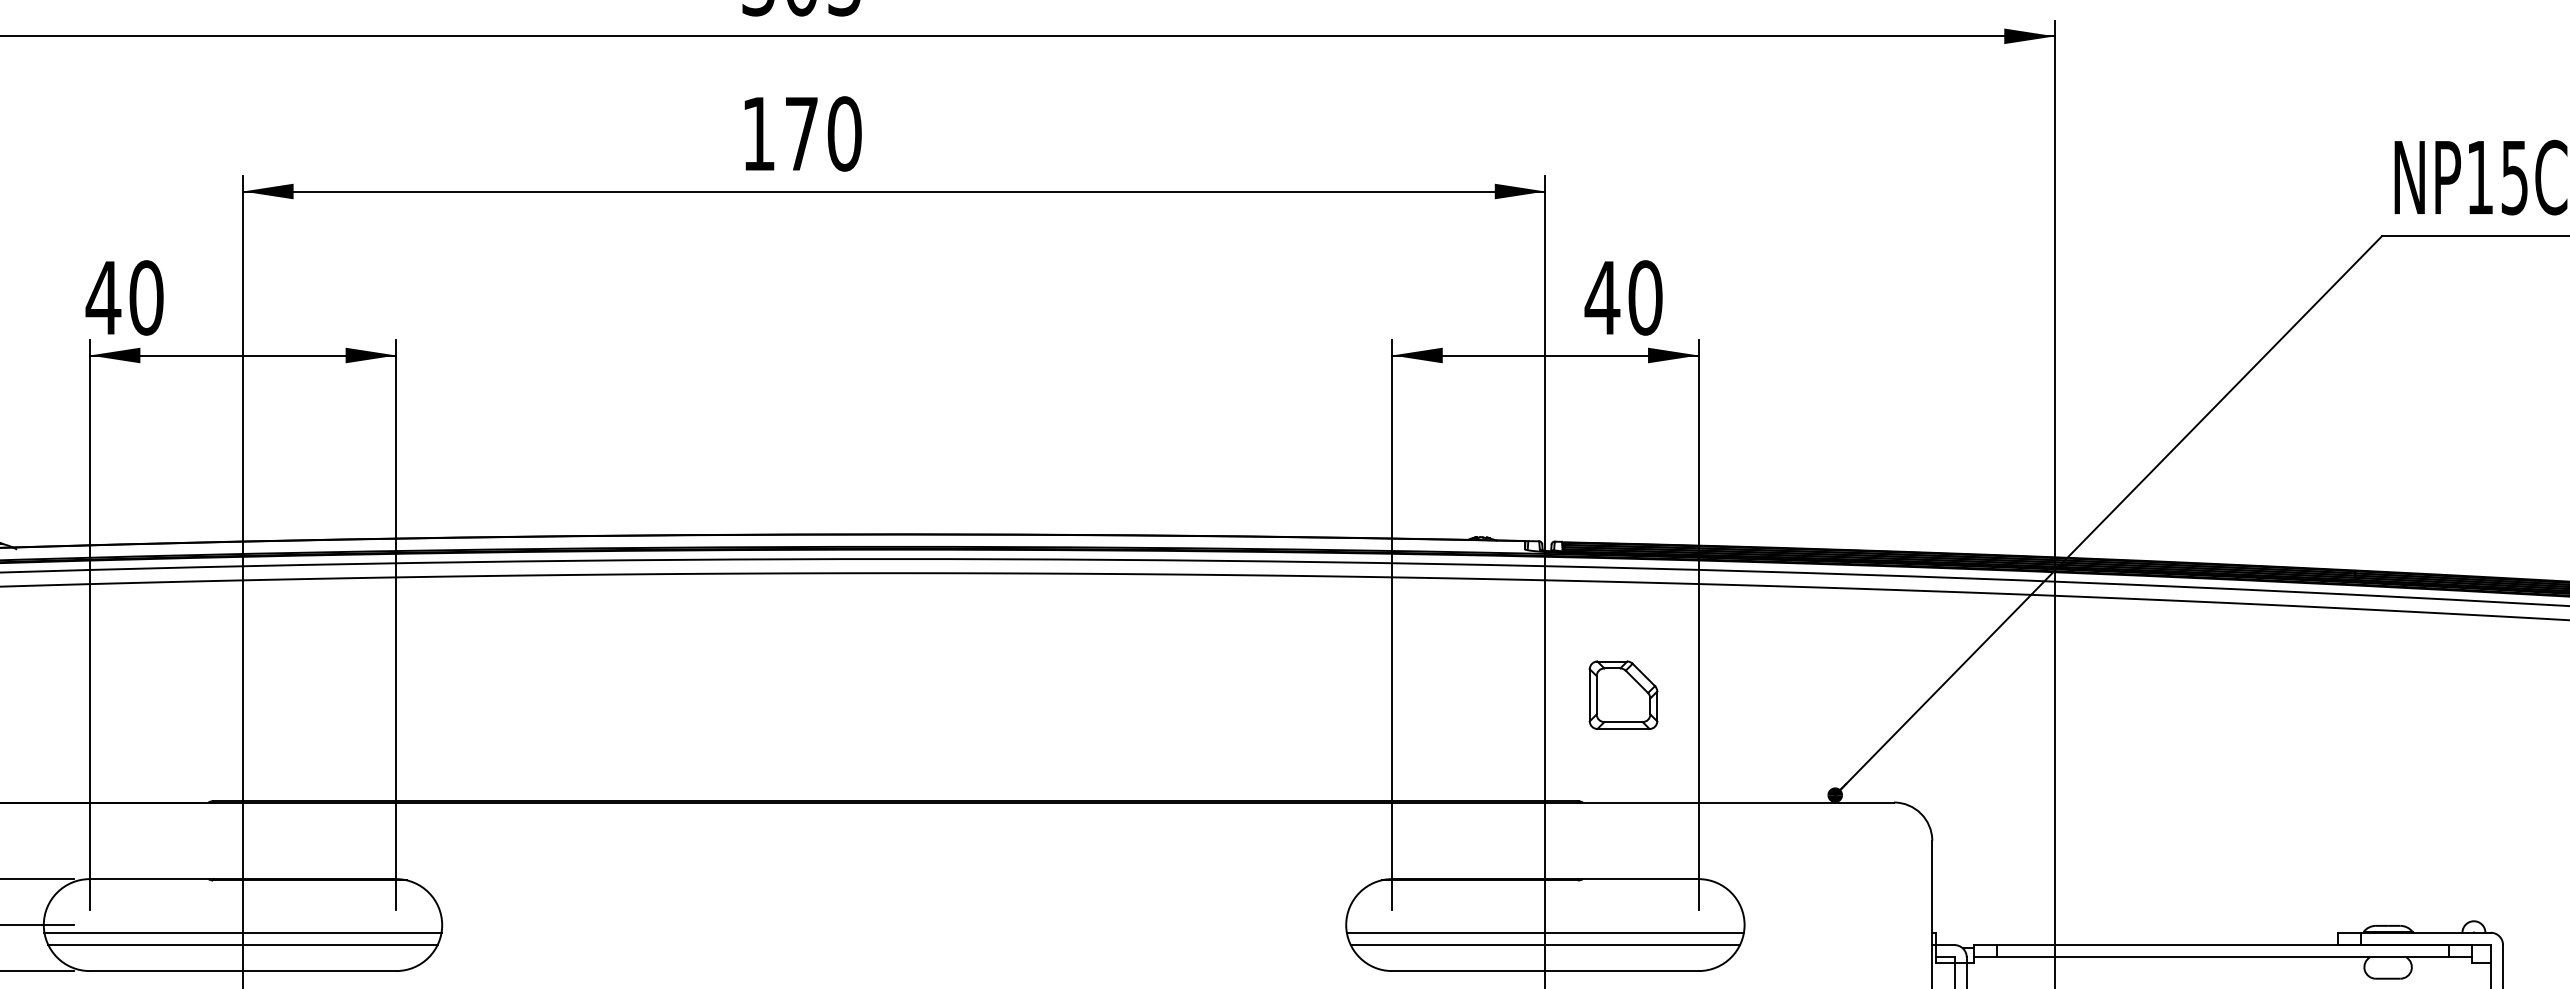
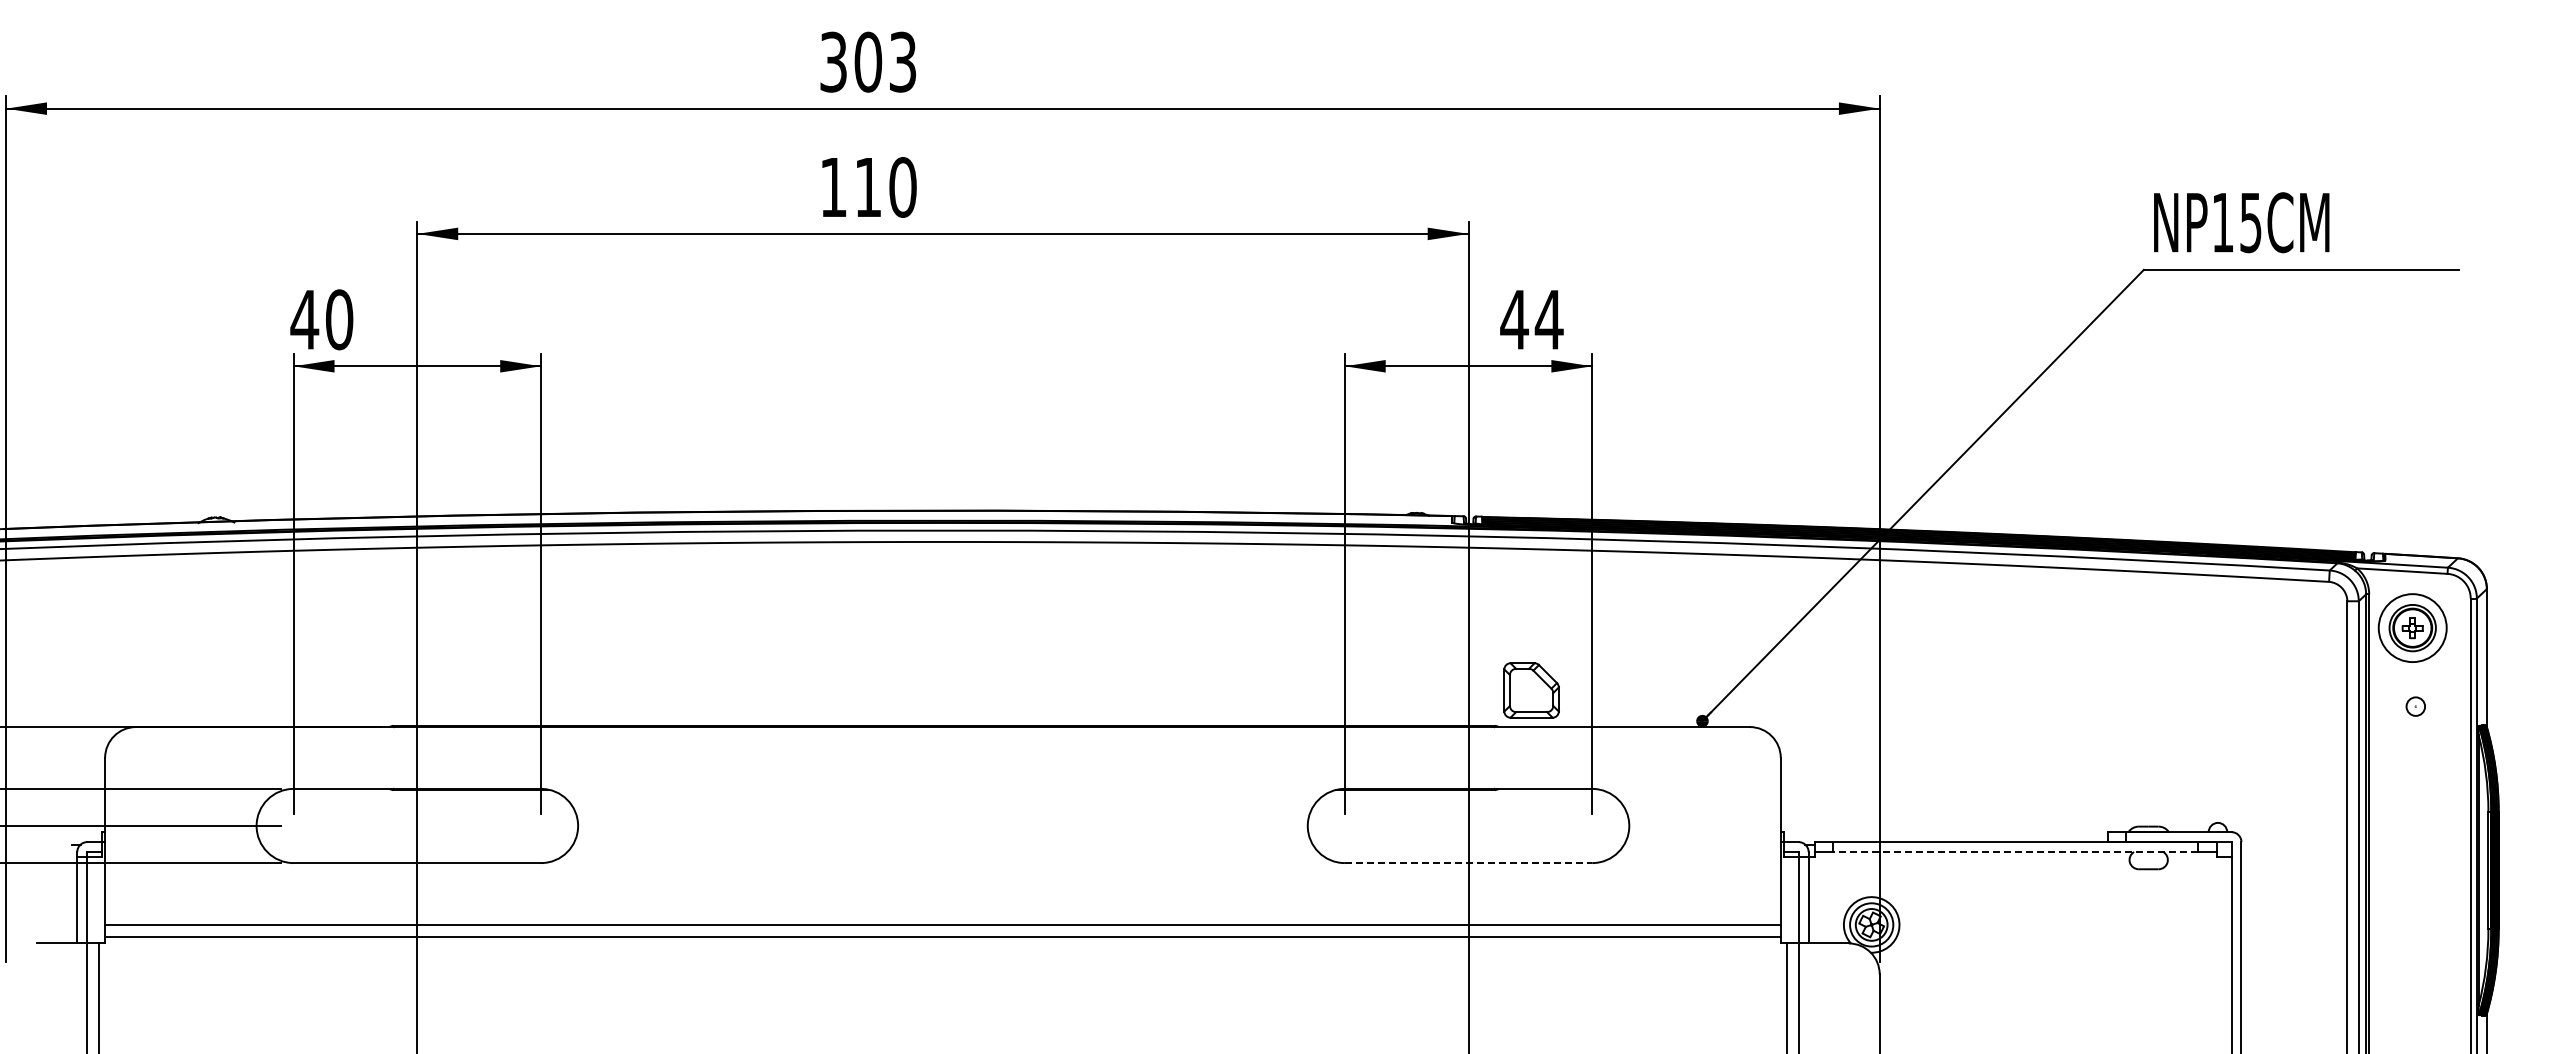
text: (801, 134) -> (868, 187), 170 -> 110
text: (1644, 297) -> (1548, 319), 40 -> 44
part: (1623, 695) -> (1531, 690), moved
line: (243, 933) -> (417, 832), removed
line: (1545, 933) -> (1468, 832), removed
line: (243, 945) -> (417, 842), removed
line: (1545, 945) -> (1468, 842), removed
line: (2223, 957) -> (2015, 852), solid -> dashed
line: (1545, 971) -> (1468, 863), solid -> dashed

